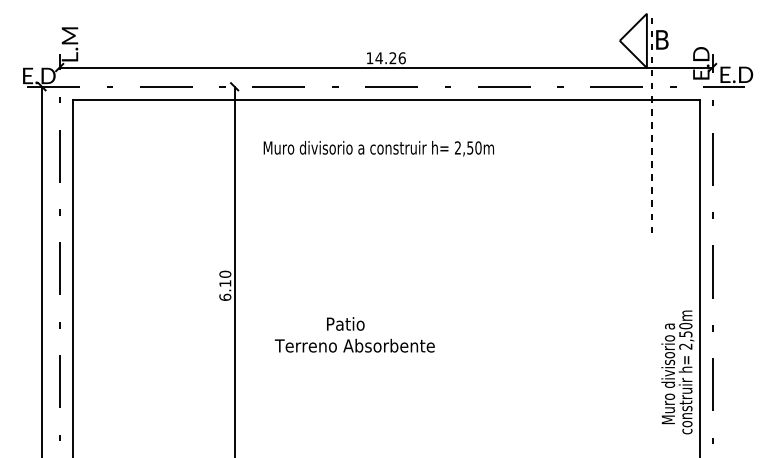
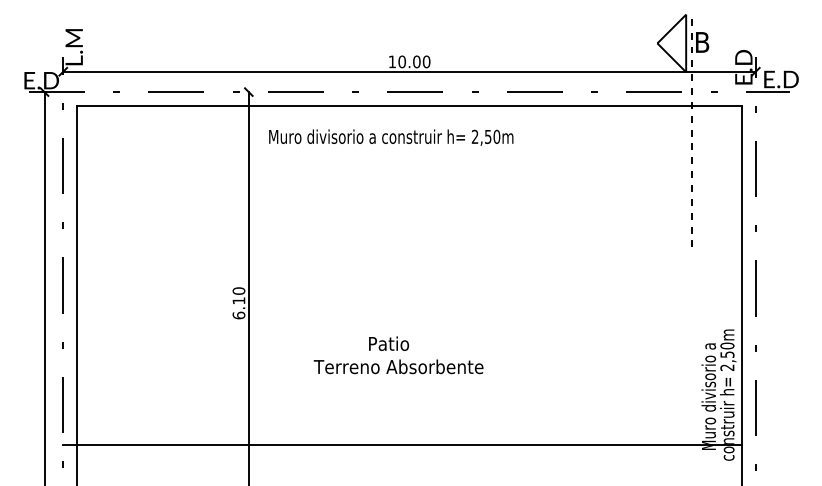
text: (390, 58) -> (414, 62), 14.26 -> 10.00
text: (378, 148) -> (390, 137), moved
text: (354, 334) -> (398, 354), moved
line: (379, 419) -> (402, 445), added

